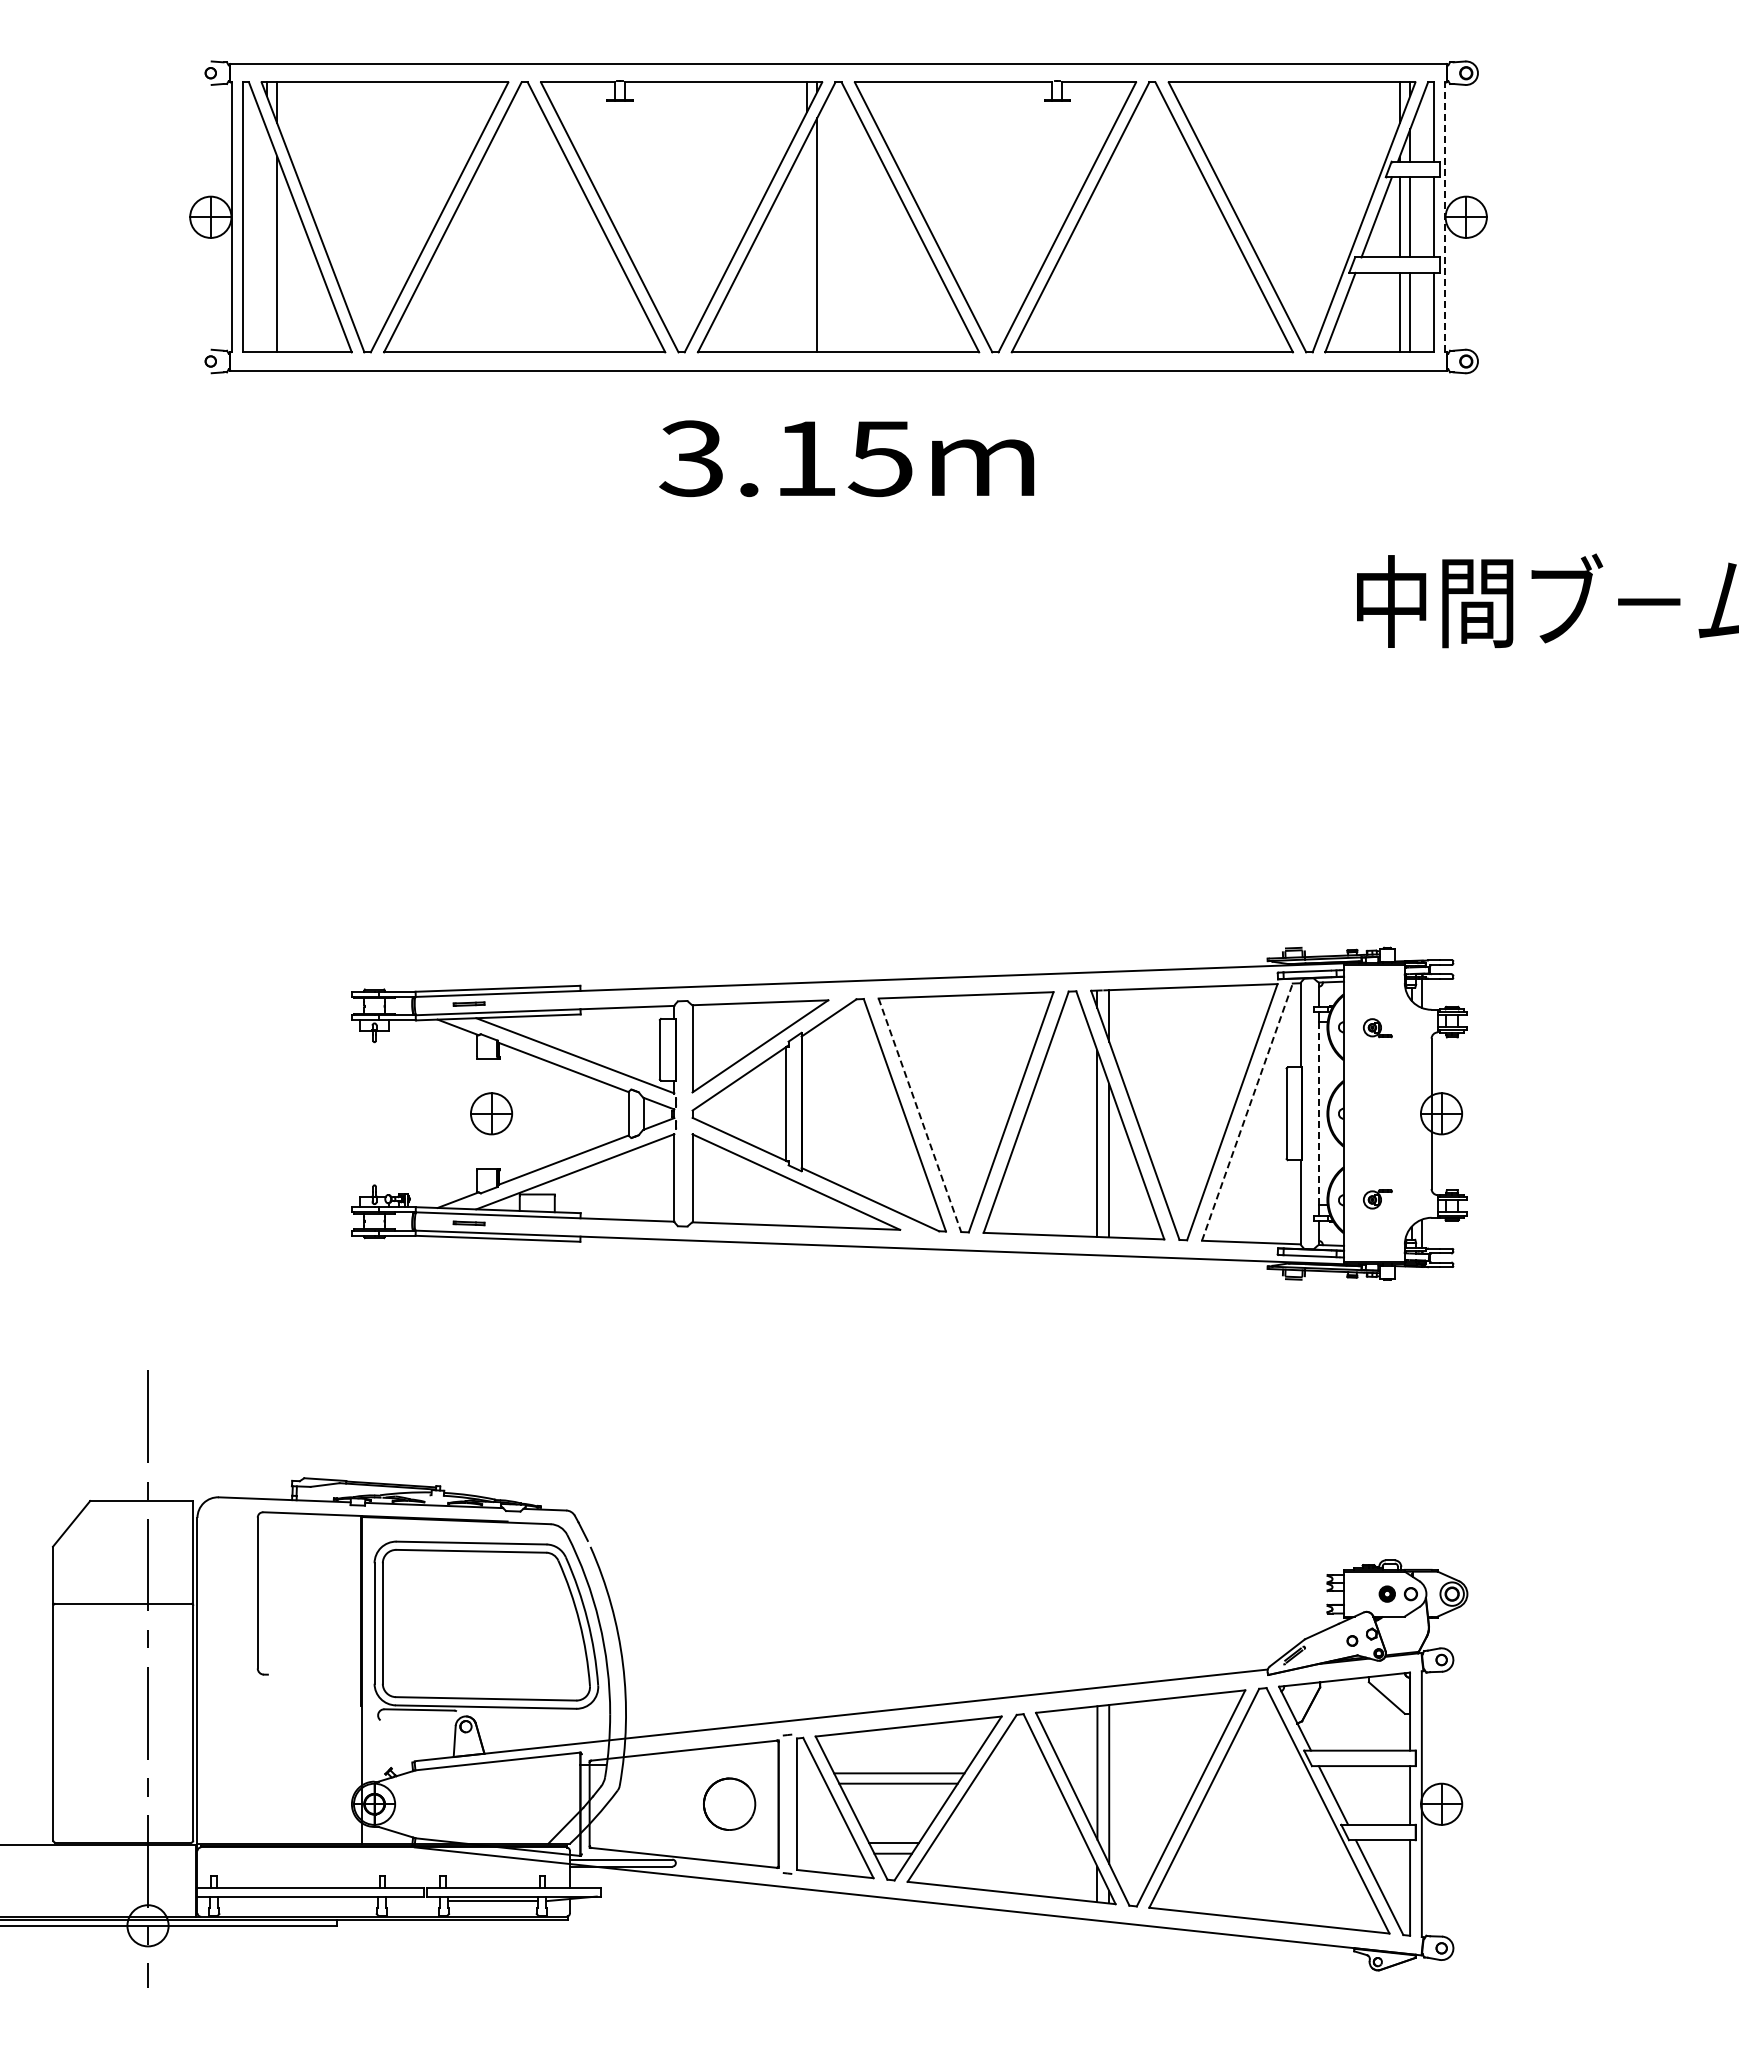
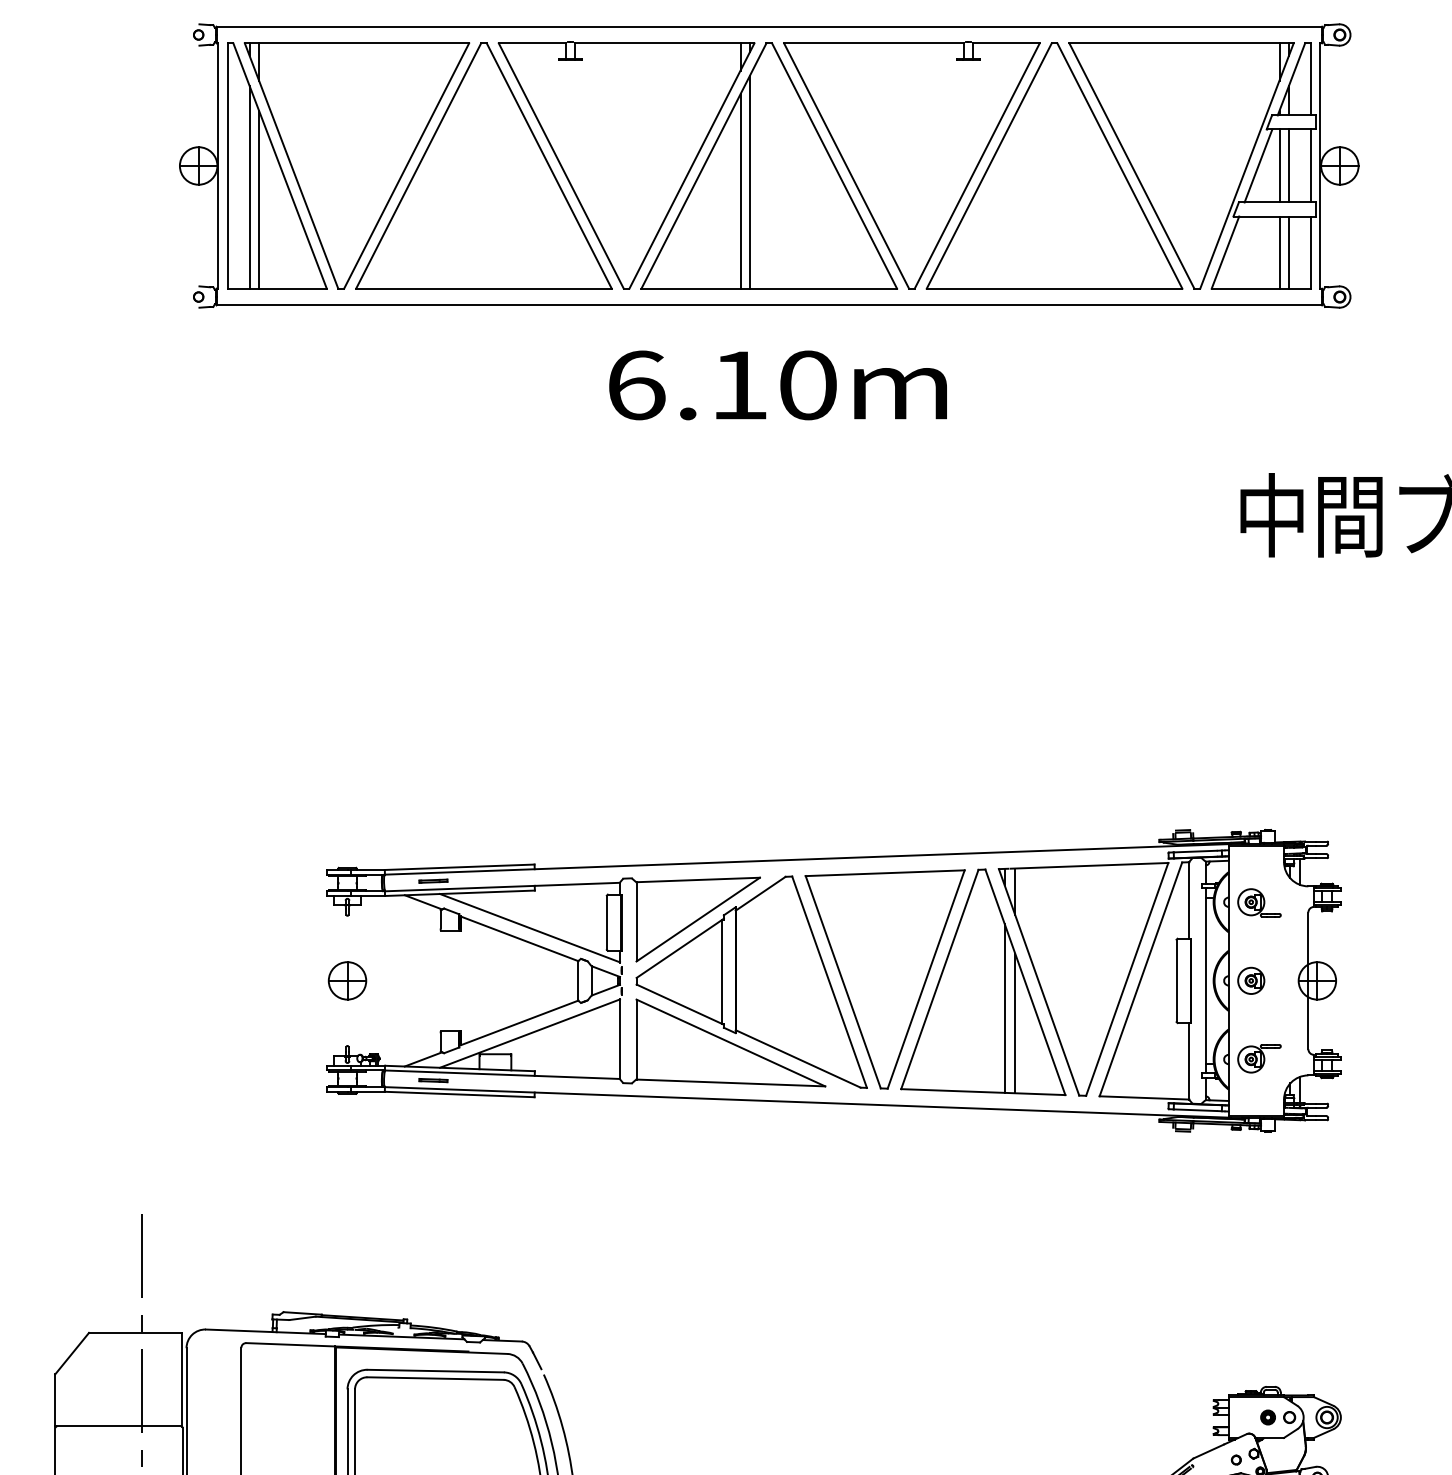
line: (1444, 217) -> (1320, 166), dashed -> solid
line: (266, 240) -> (249, 187), added
line: (806, 245) -> (740, 191), added
text: (785, 458) -> (721, 385), 3.15m -> 6.10m
part: (1377, 1028) -> (1259, 903), size x1.67
line: (1247, 1111) -> (1141, 978), dashed -> solid
part: (491, 1113) -> (347, 980), moved
line: (1318, 1113) -> (1205, 980), dashed -> solid
part: (1368, 1113) -> (1251, 980), added
line: (919, 1115) -> (842, 982), dashed -> solid
part: (1377, 1199) -> (1259, 1058), size x1.67

